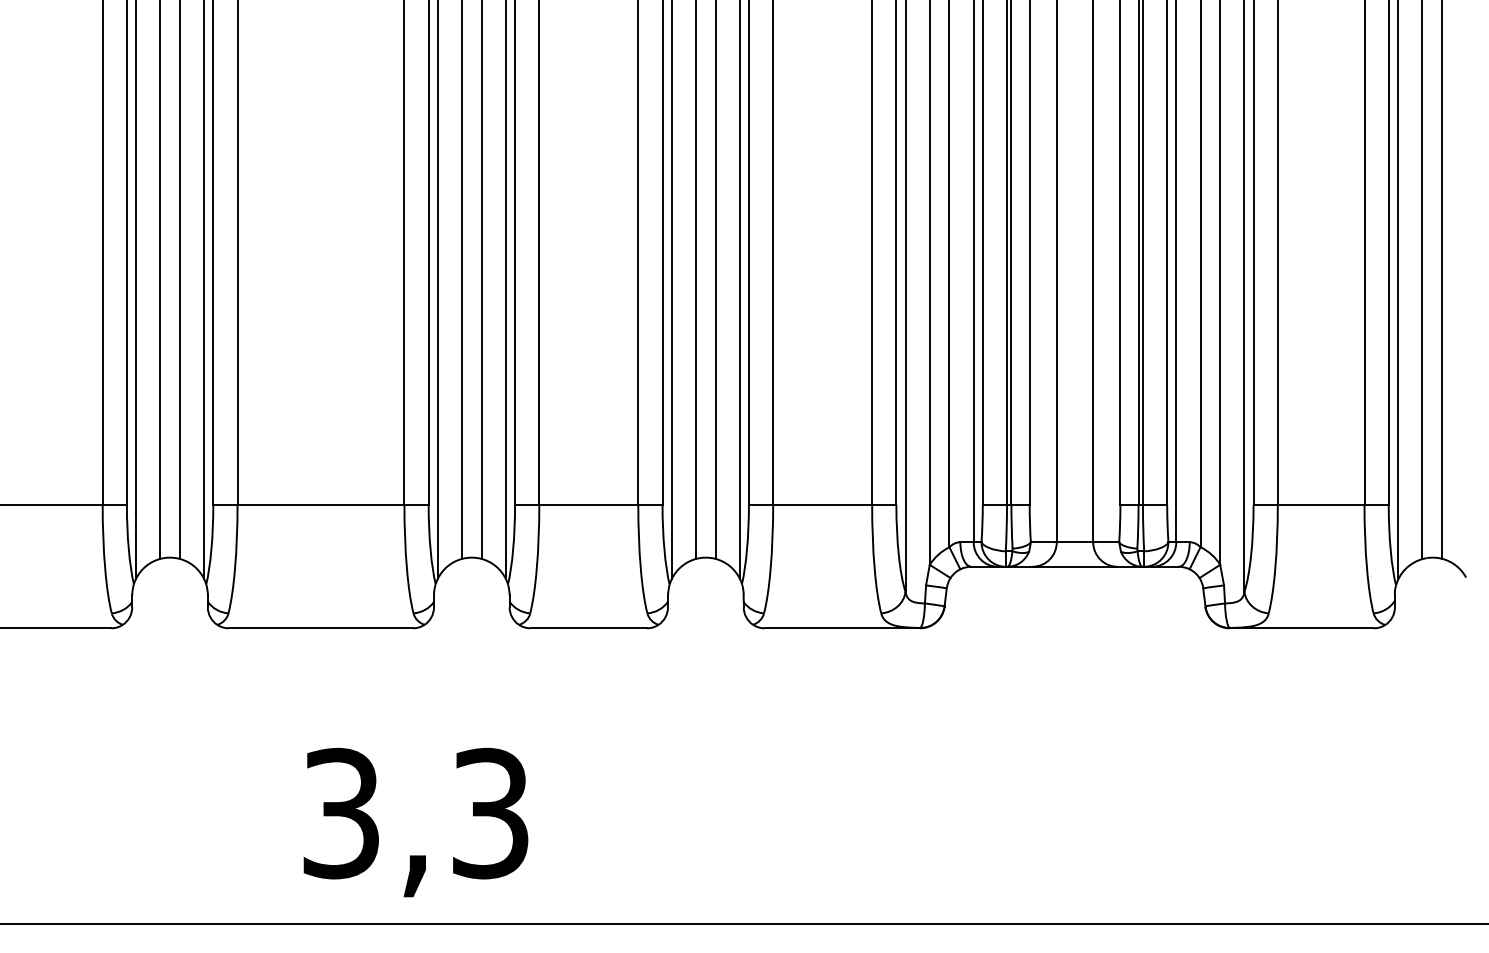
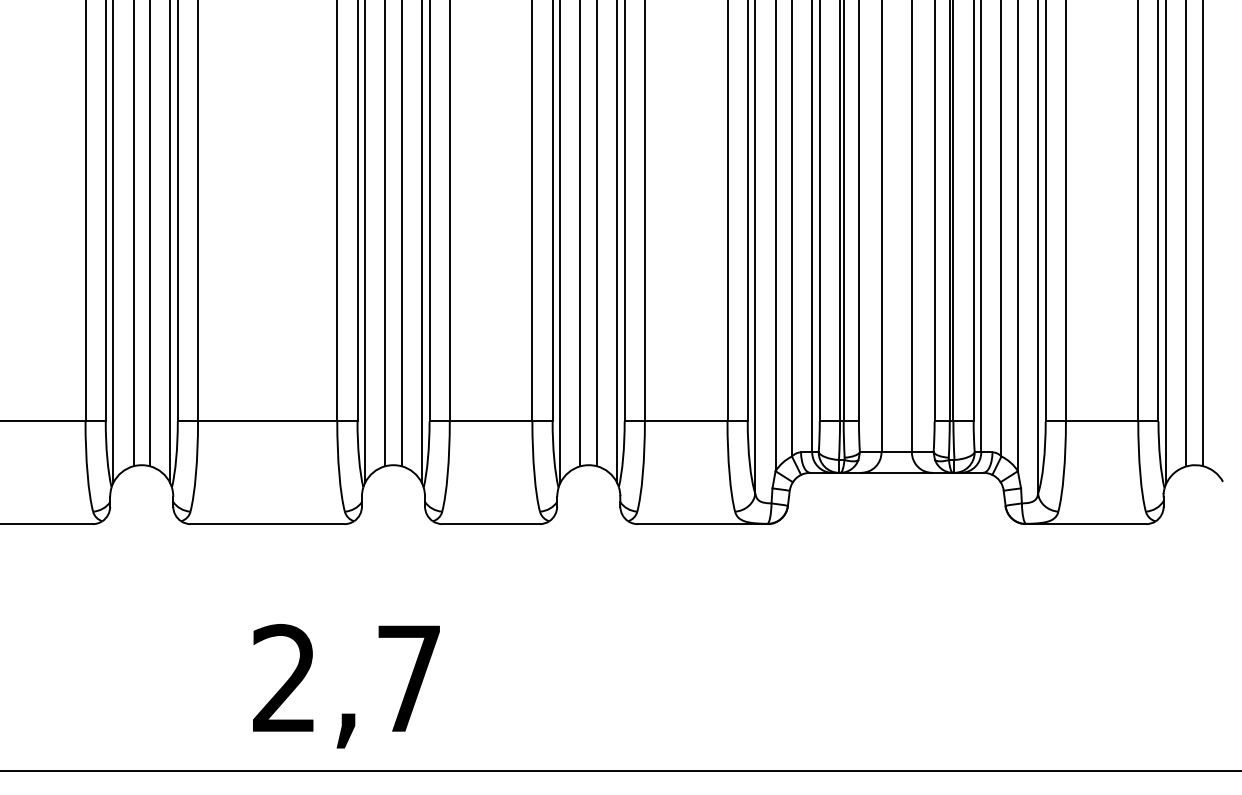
text: (415, 813) -> (346, 678), 3,3 -> 2,7

